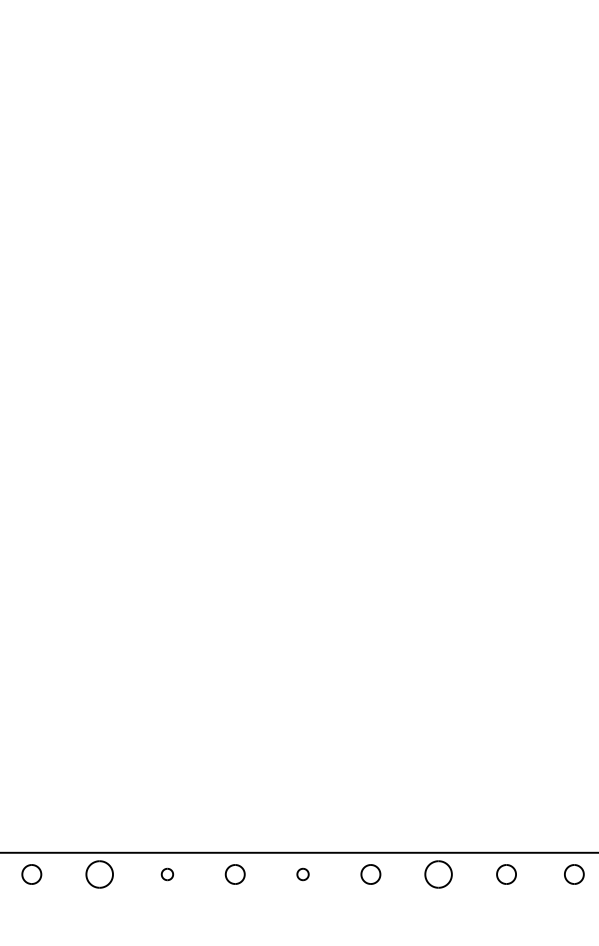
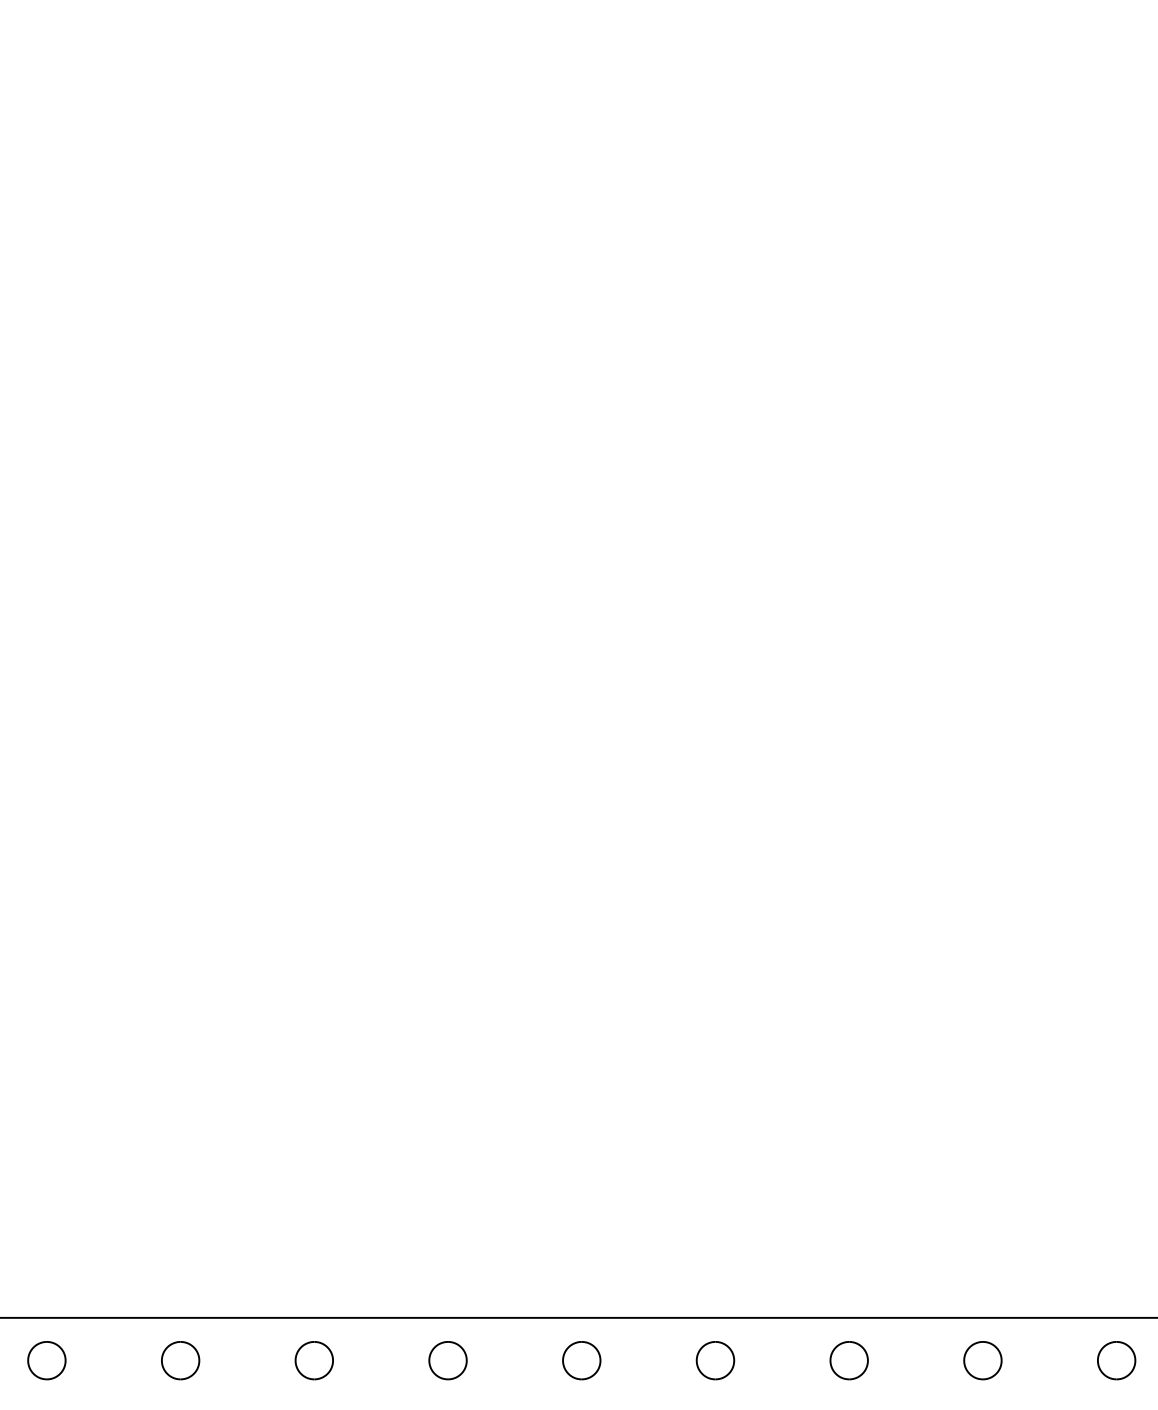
part: (99, 874) -> (180, 1360), size x0.71
part: (167, 874) -> (314, 1360), size x1.67
part: (302, 874) -> (580, 1360), size x1.67
part: (438, 874) -> (848, 1360), size x0.71

